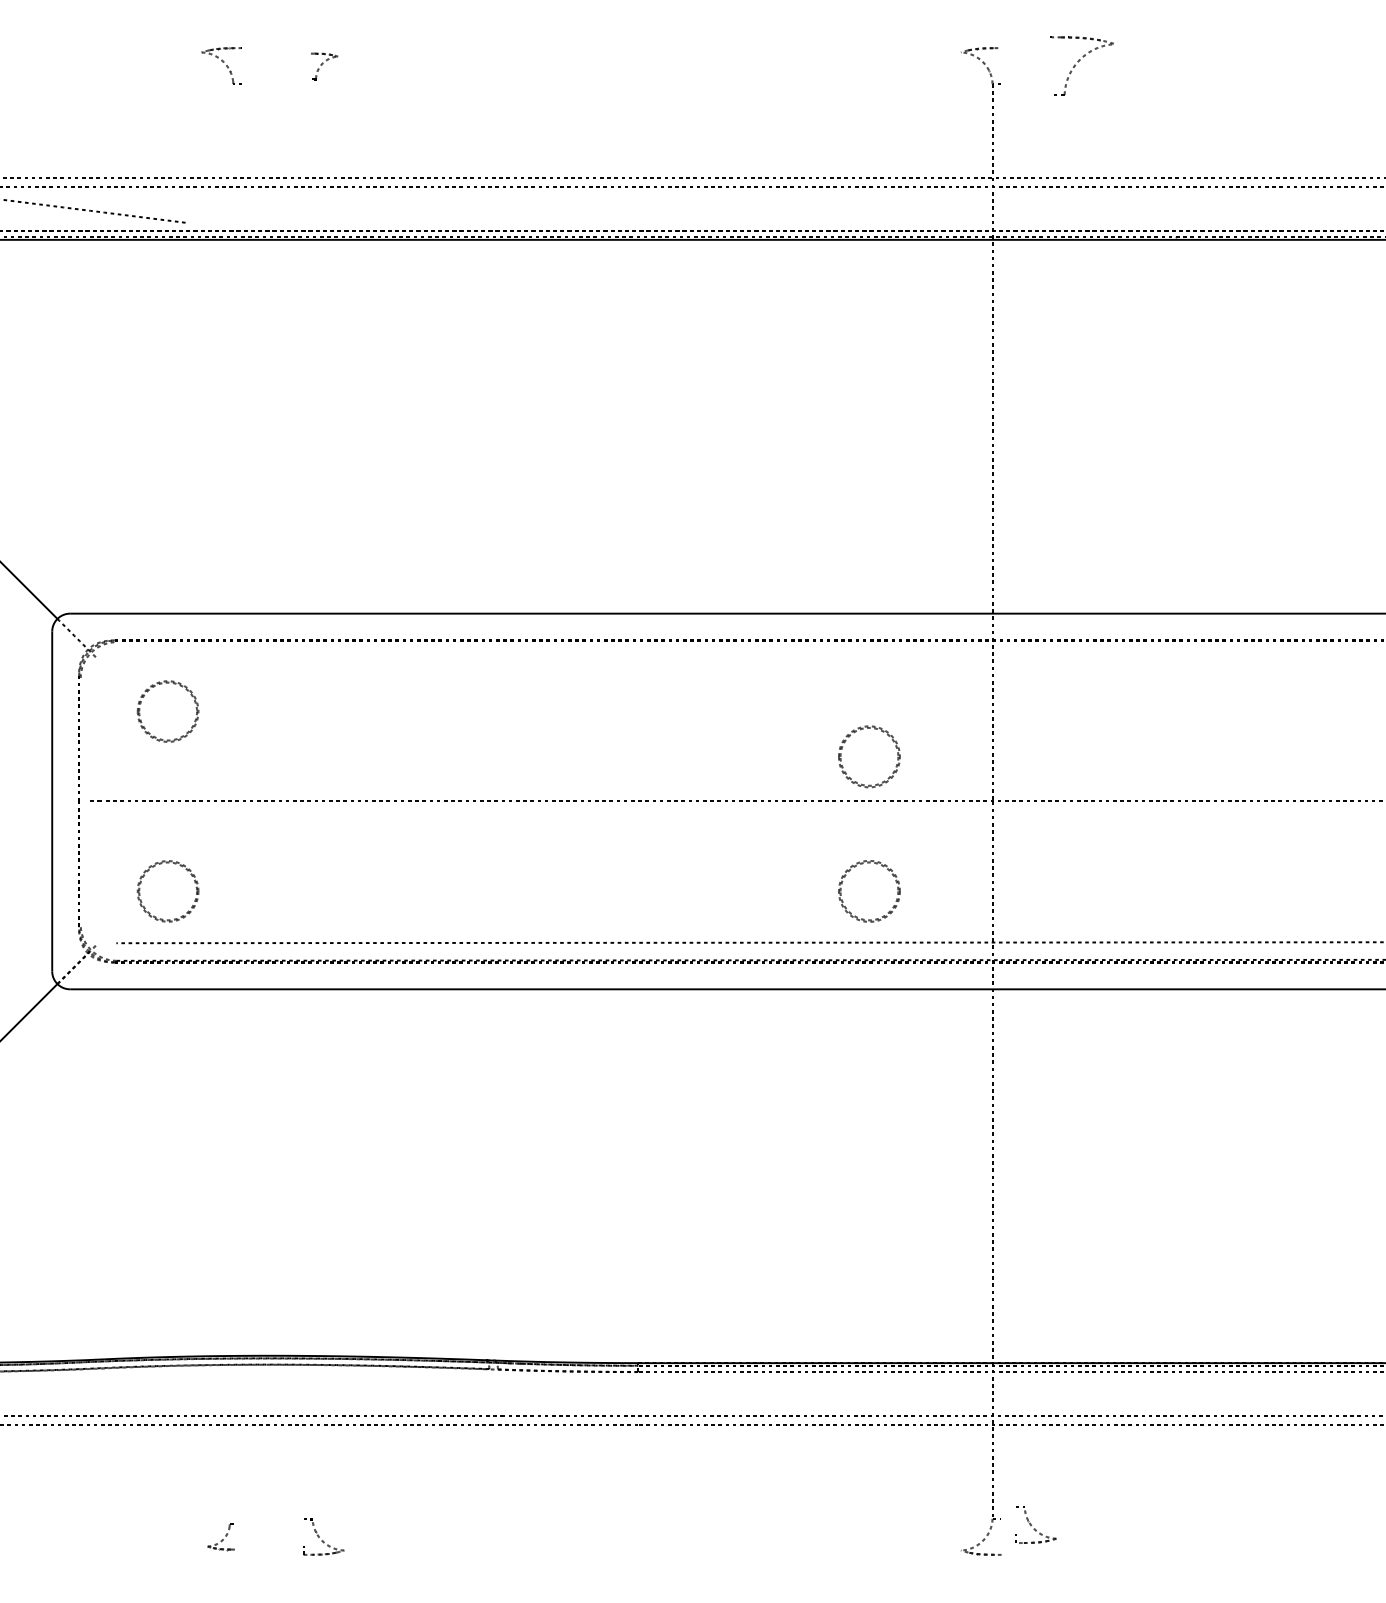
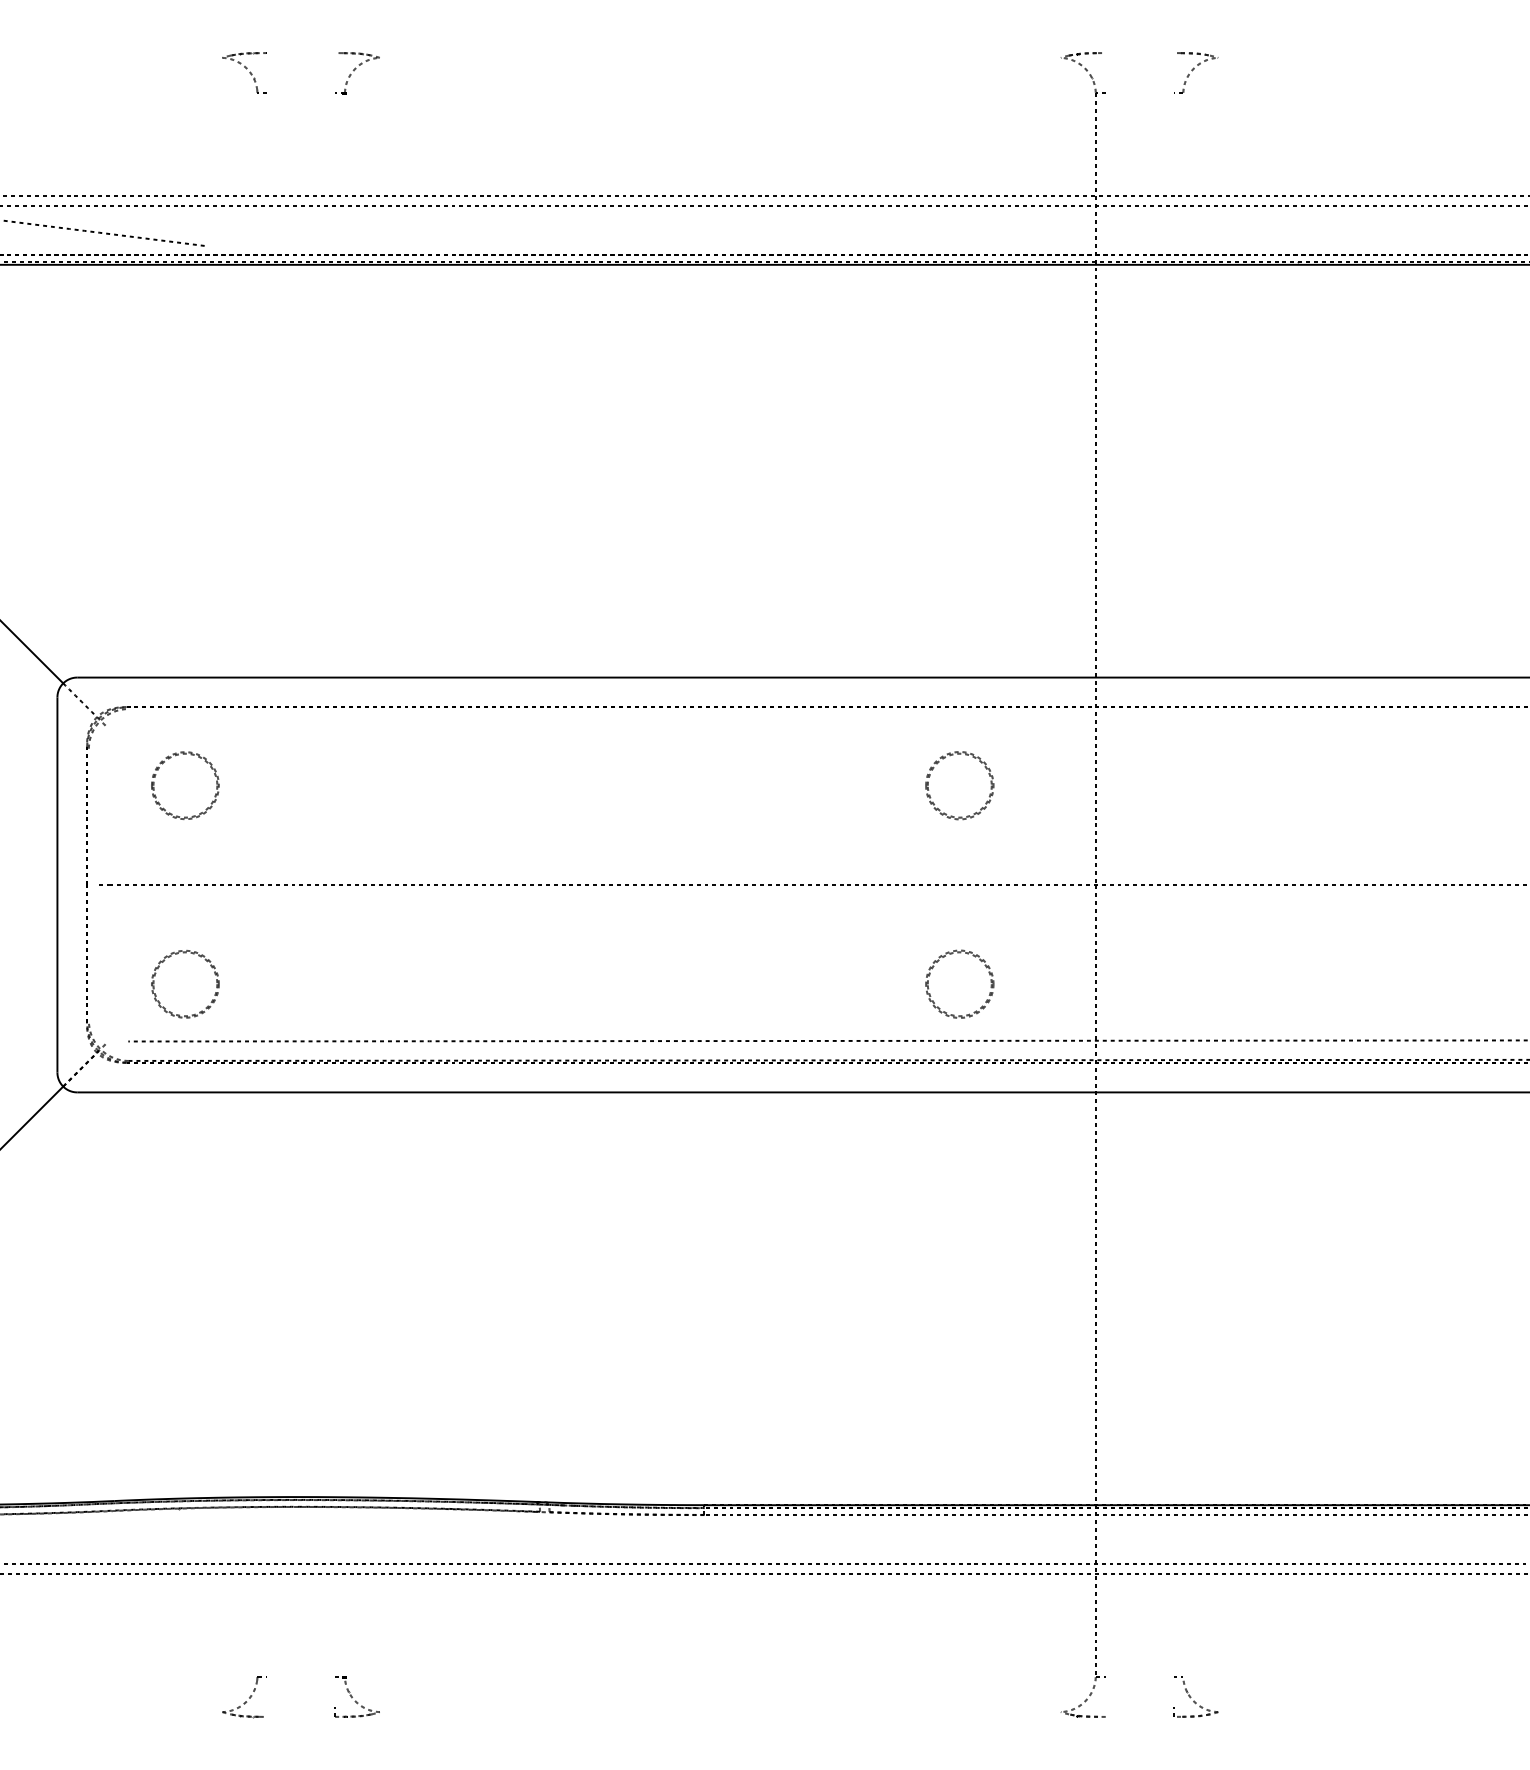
part: (1083, 65) -> (1196, 72), size x0.62
part: (323, 66) -> (357, 73), size x1.43
part: (860, 730) -> (950, 756), moved
part: (1035, 1524) -> (1195, 1696), moved
part: (221, 1537) -> (244, 1697), size x1.43

